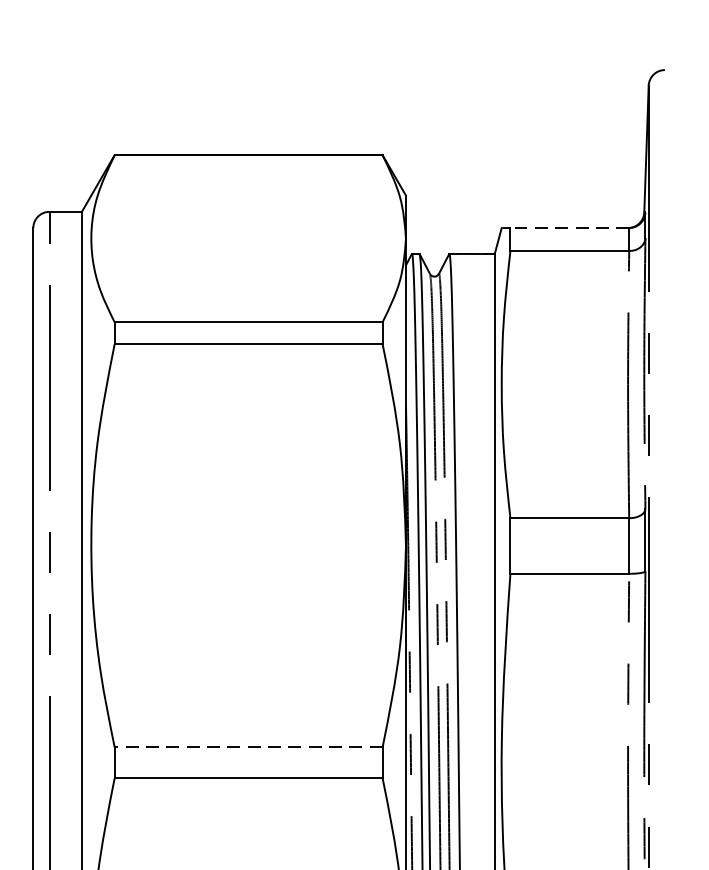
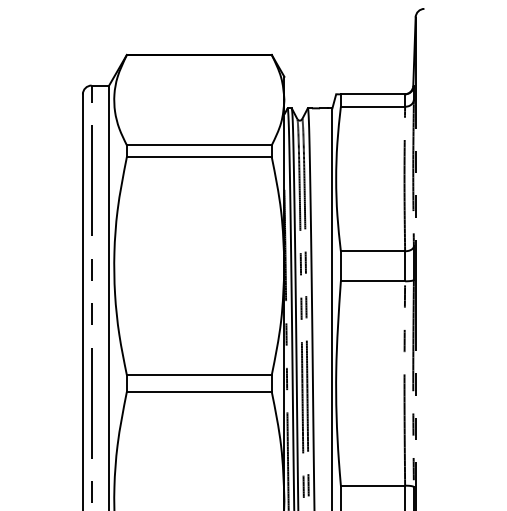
line: (568, 228) -> (372, 94), dashed -> solid
line: (247, 747) -> (198, 375), dashed -> solid

